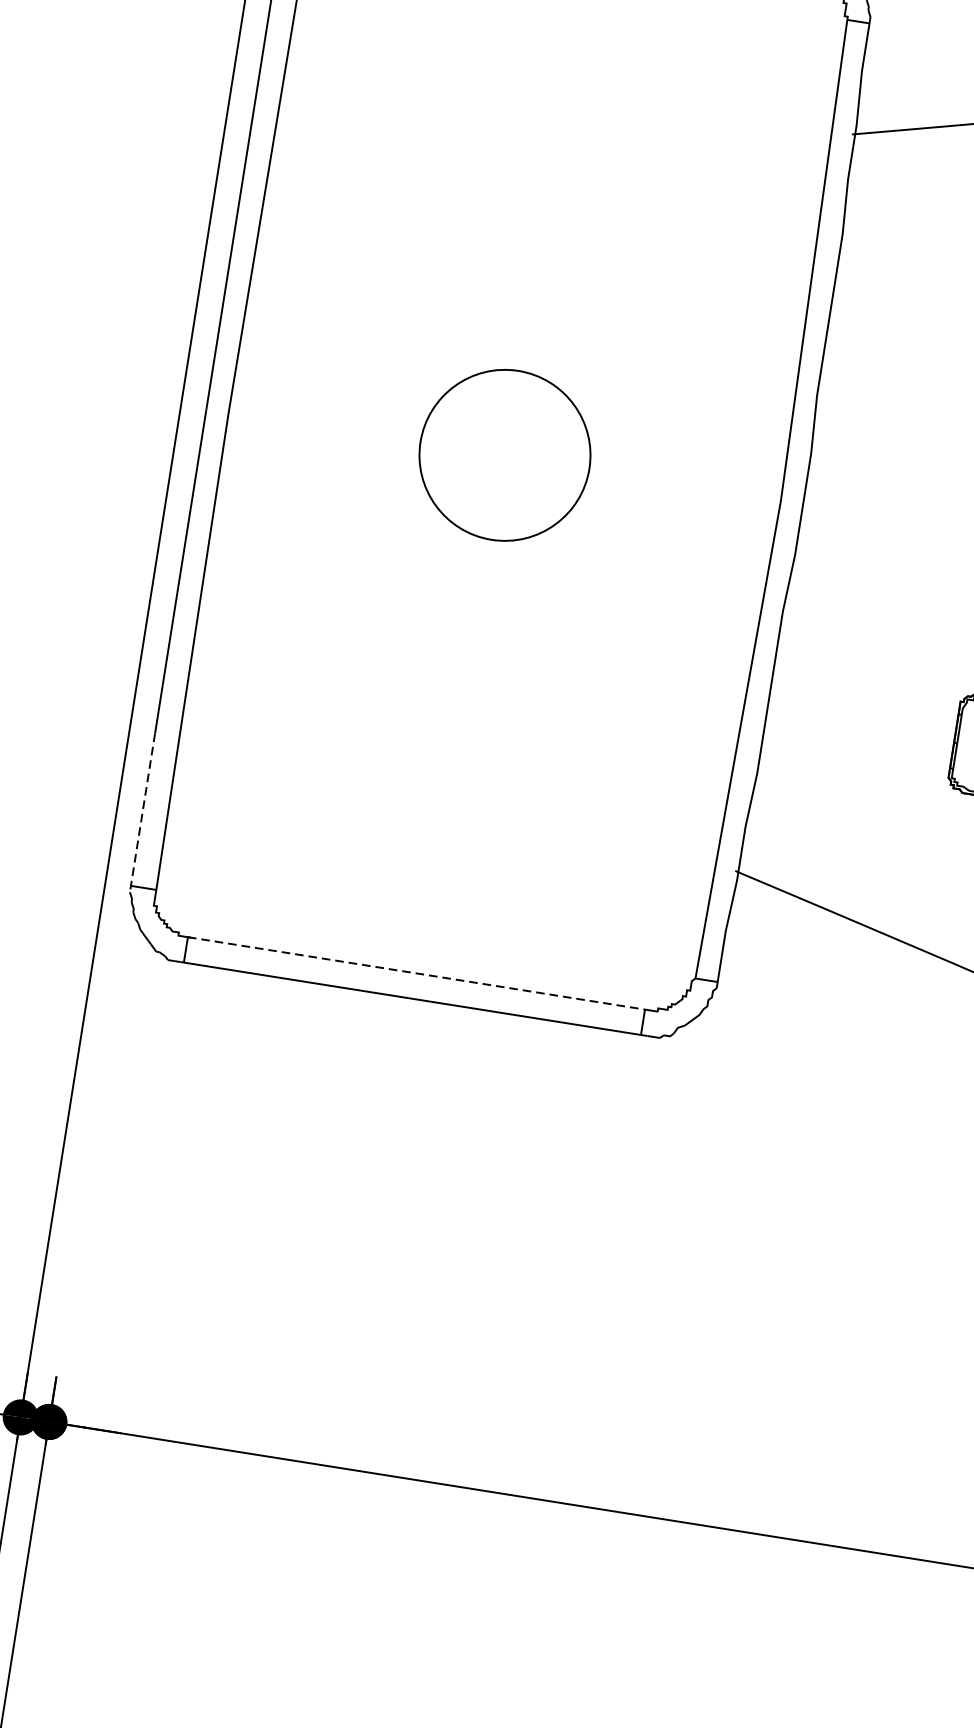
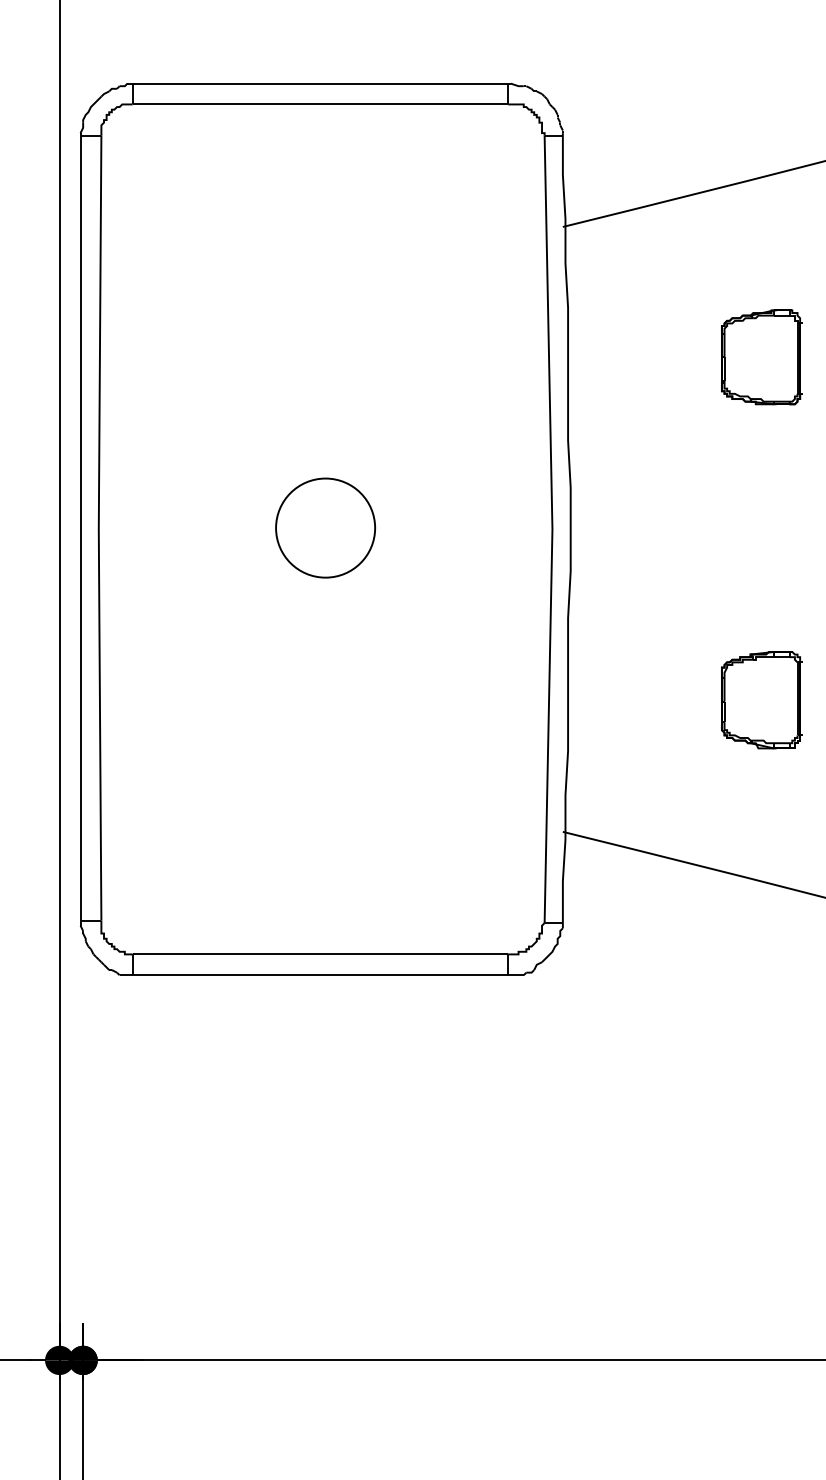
circle: (504, 454) -> (325, 527), size x0.71
line: (142, 814) -> (80, 861), dashed -> solid
line: (416, 973) -> (320, 954), dashed -> solid

